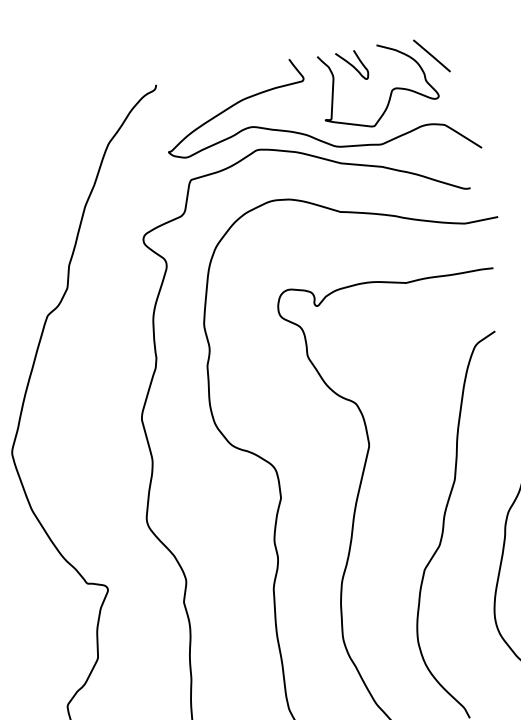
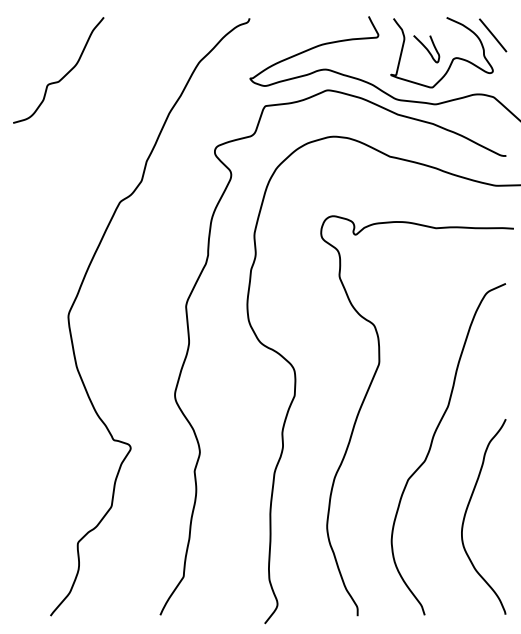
curve: (352, 66) -> (426, 49), moved

